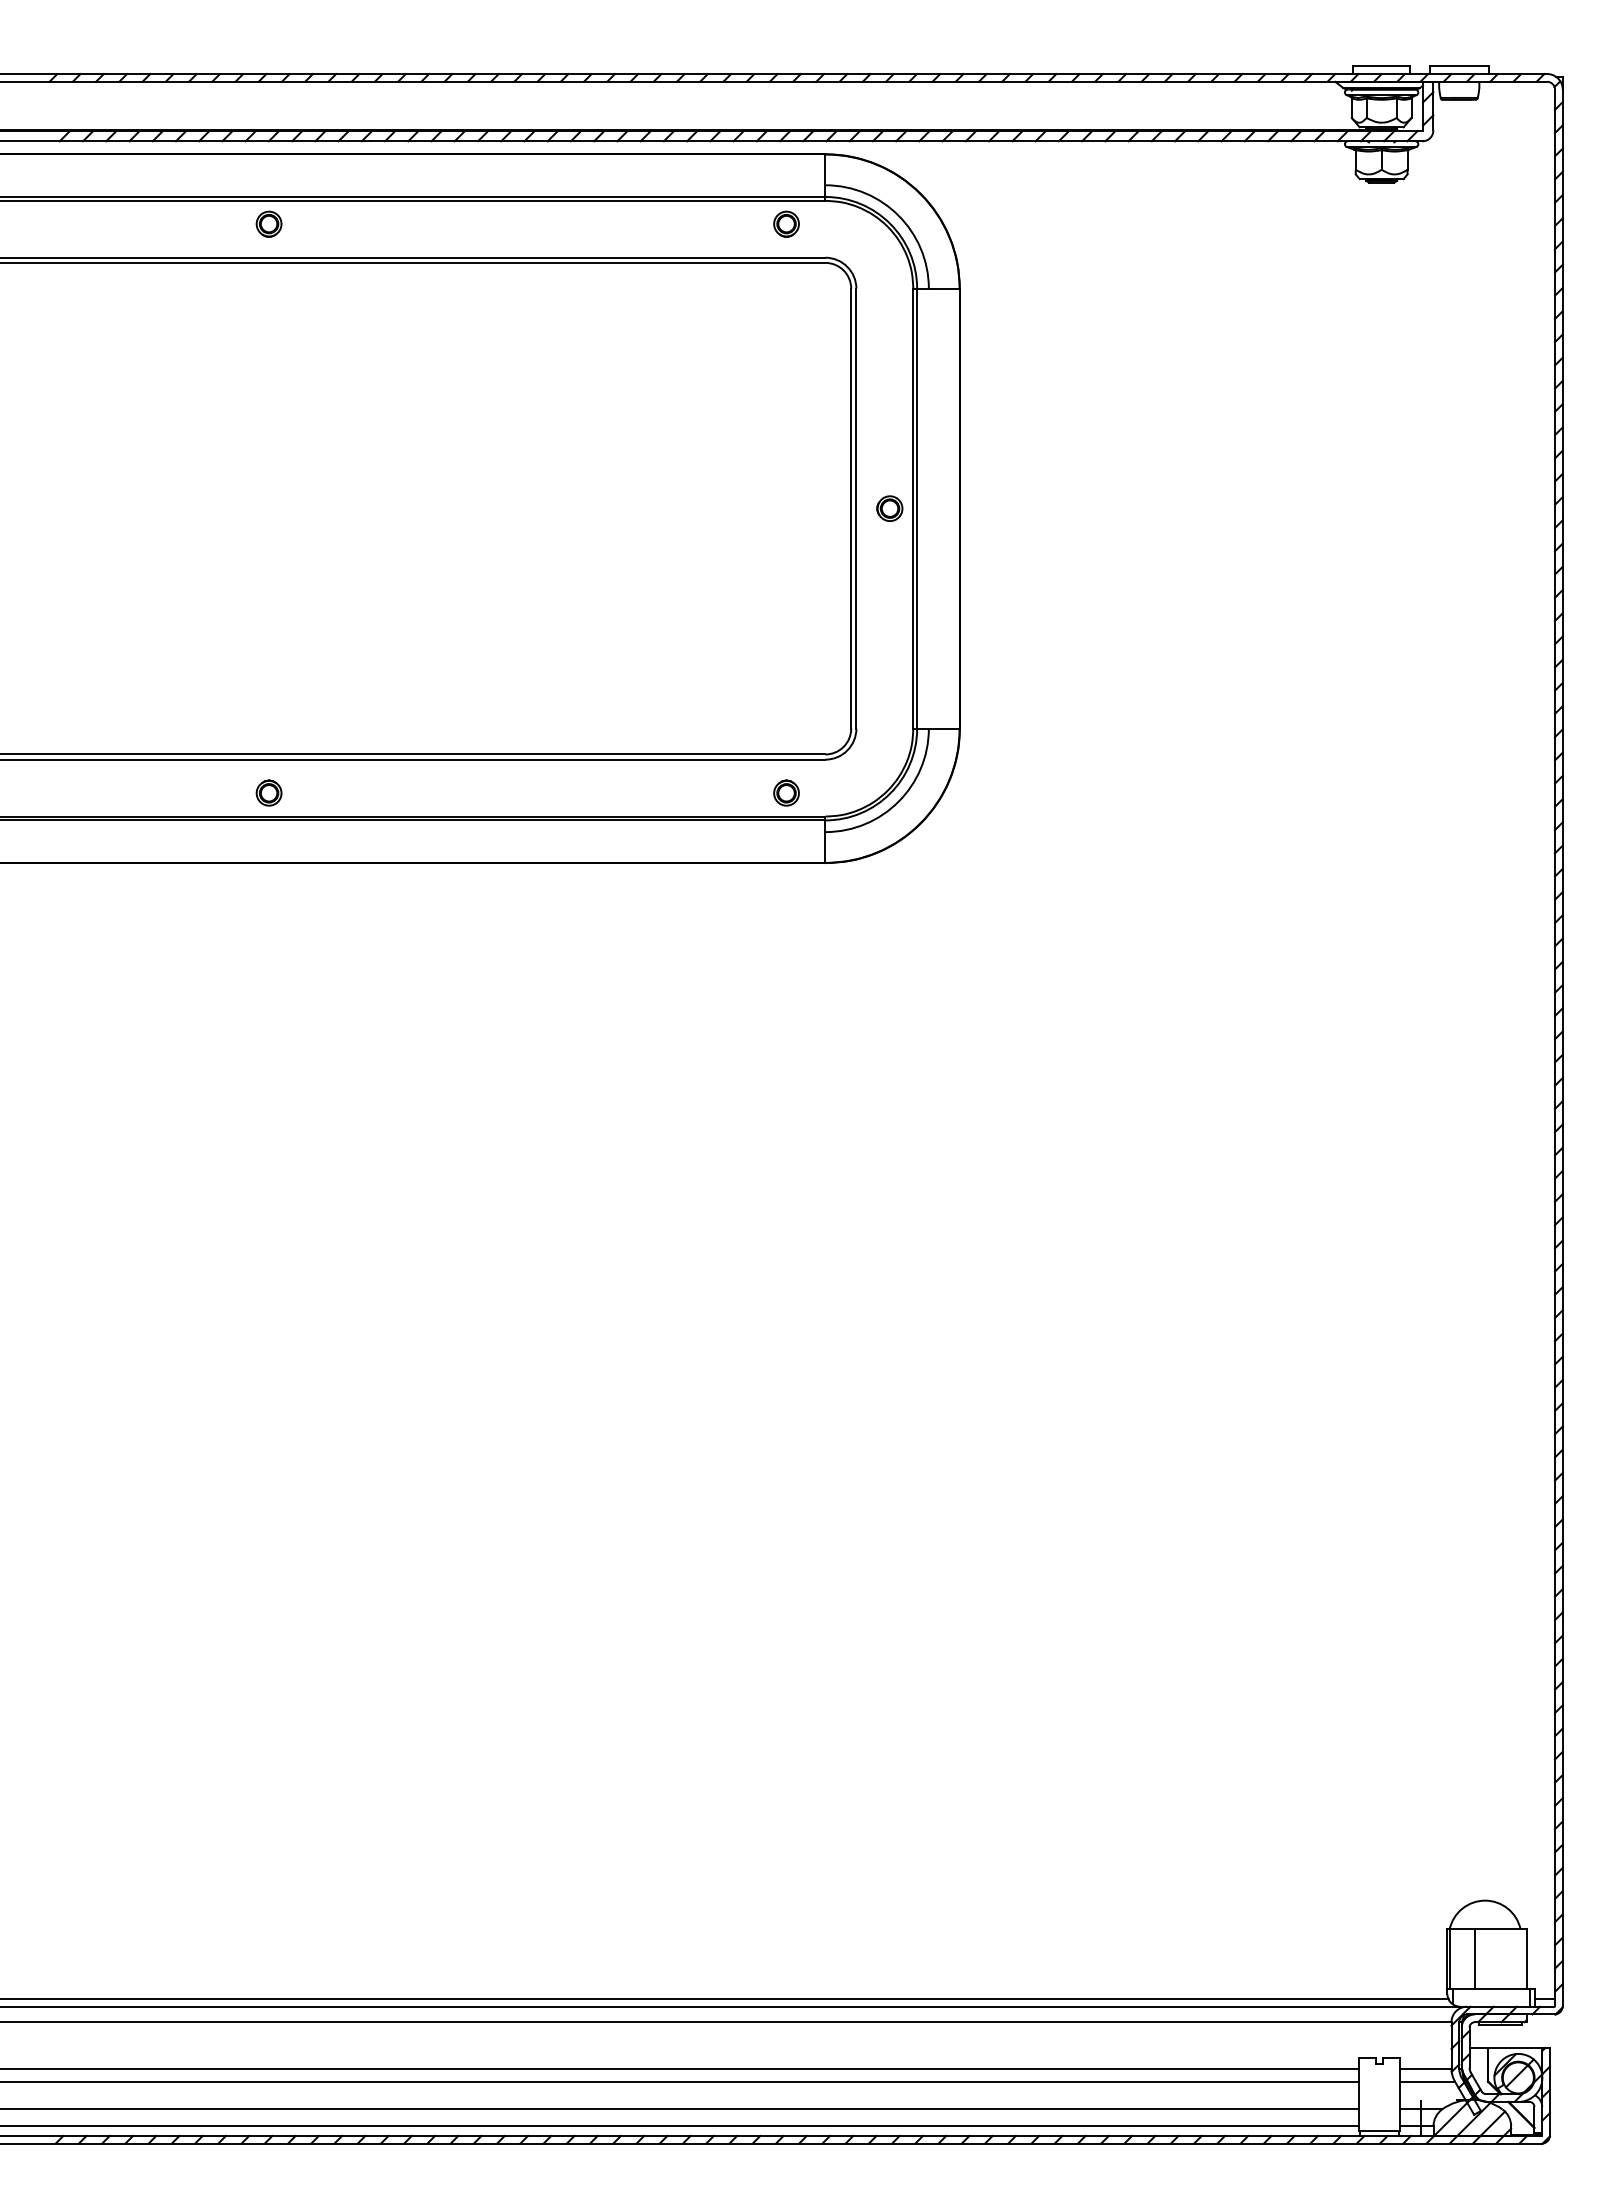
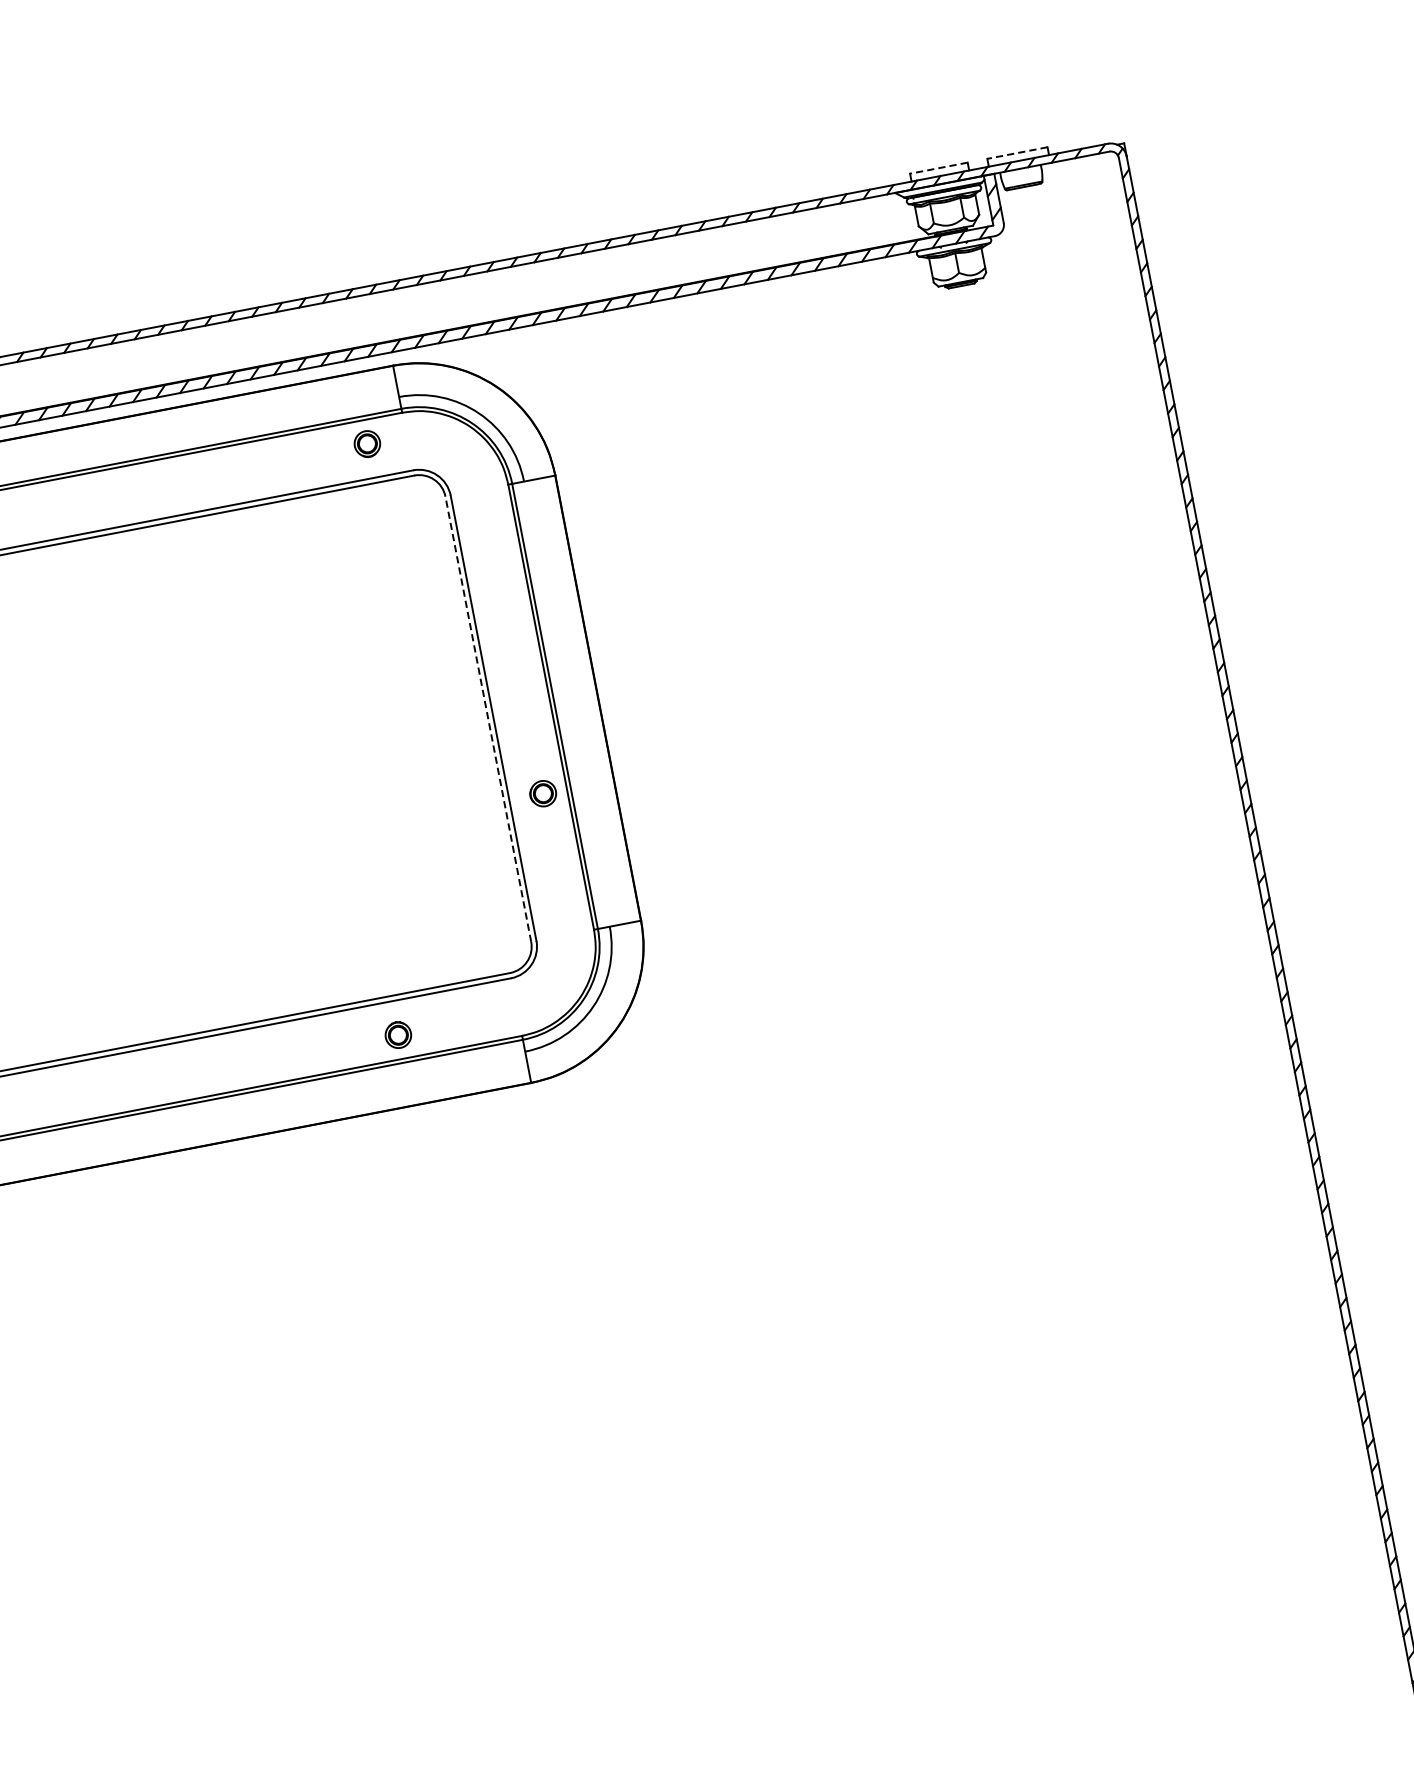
line: (1381, 66) -> (938, 168), solid -> dashed
line: (1459, 66) -> (1017, 153), solid -> dashed
line: (851, 508) -> (488, 719), solid -> dashed
part: (889, 508) -> (542, 793), moved
part: (786, 792) -> (398, 1034), moved

